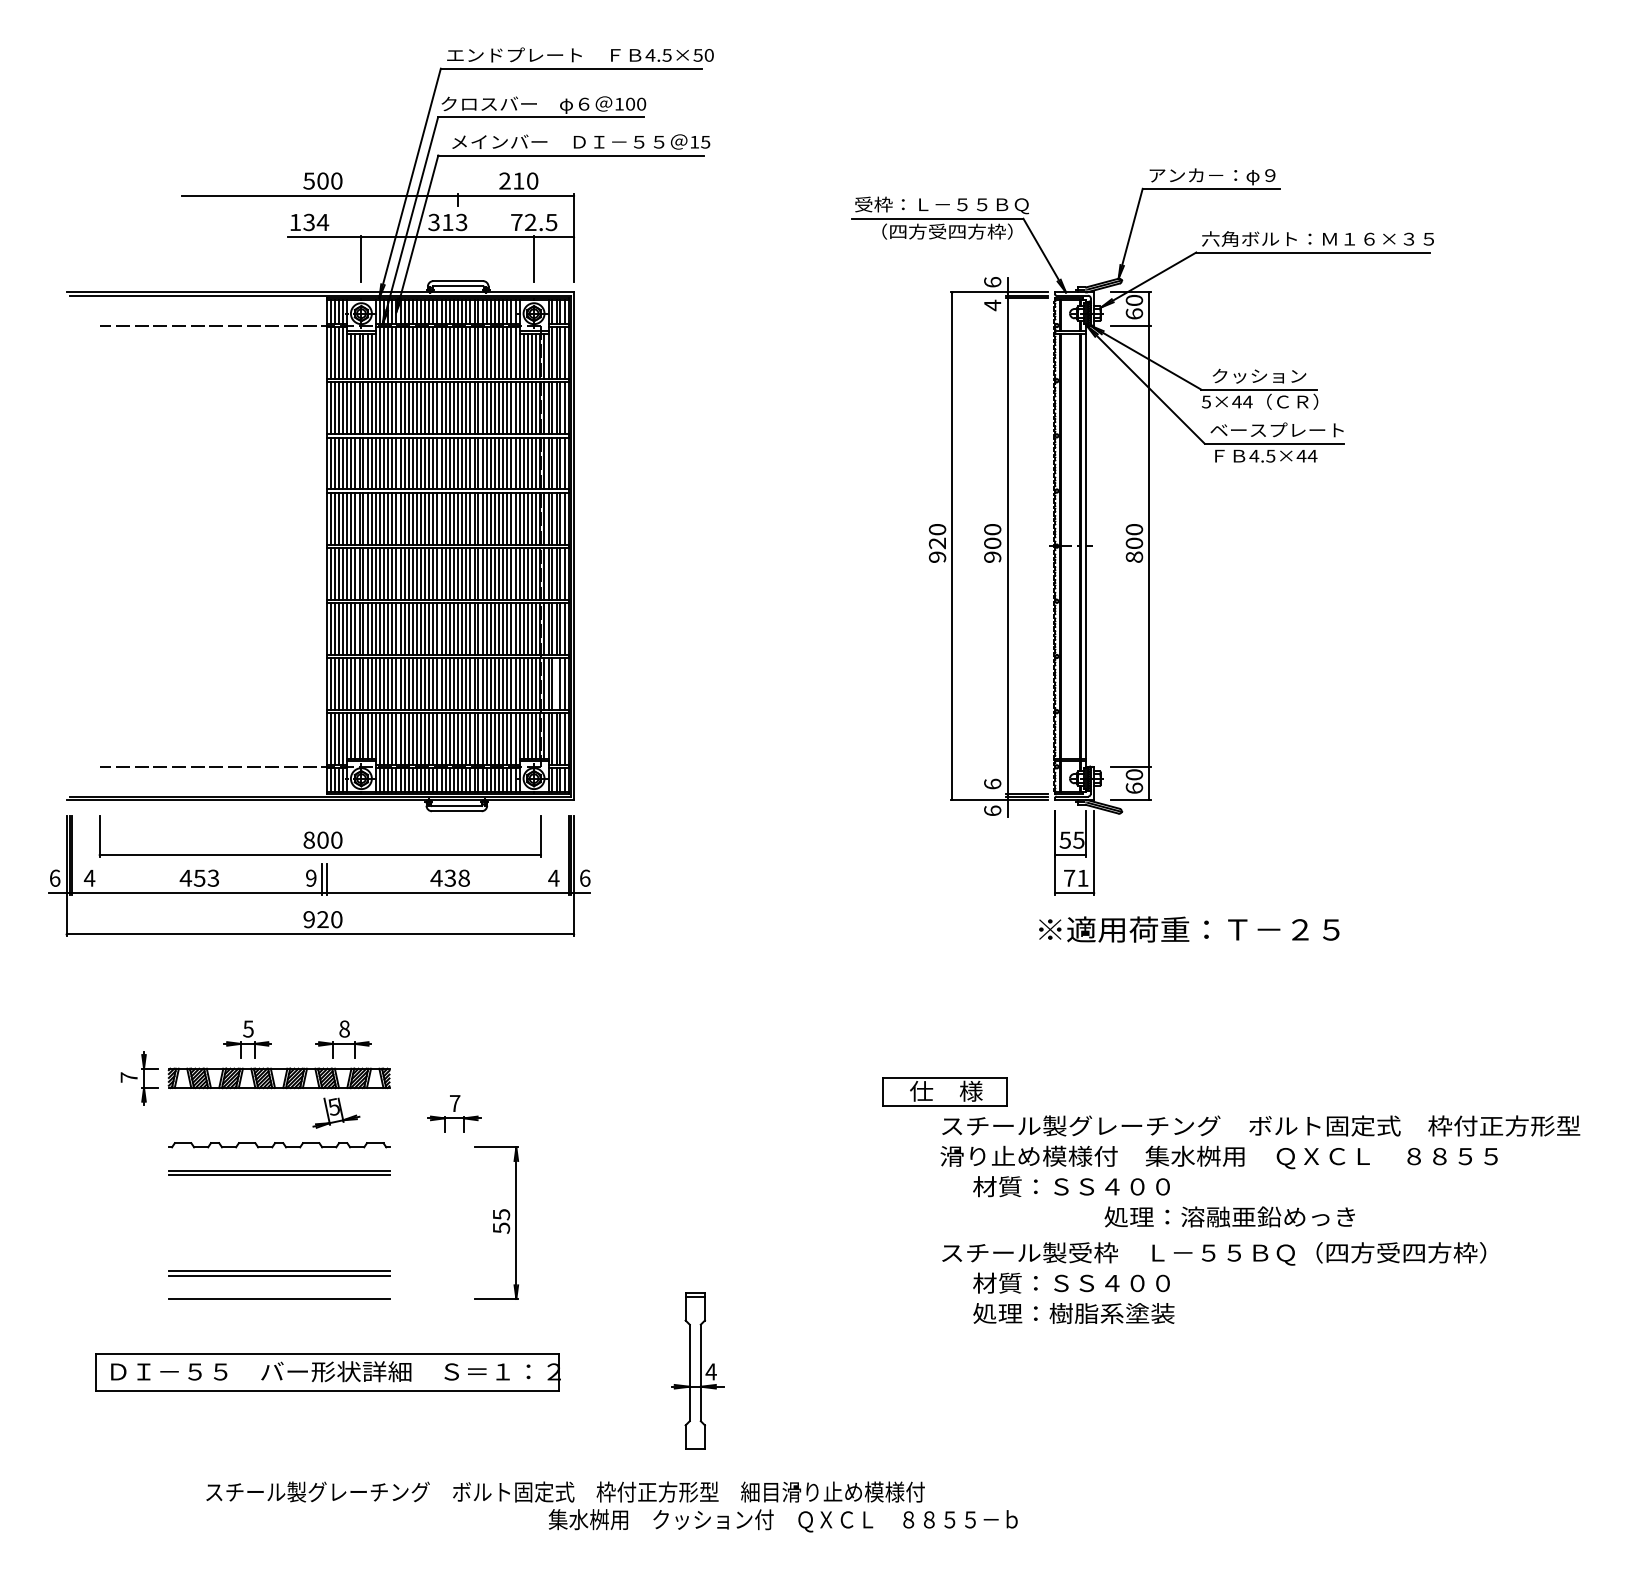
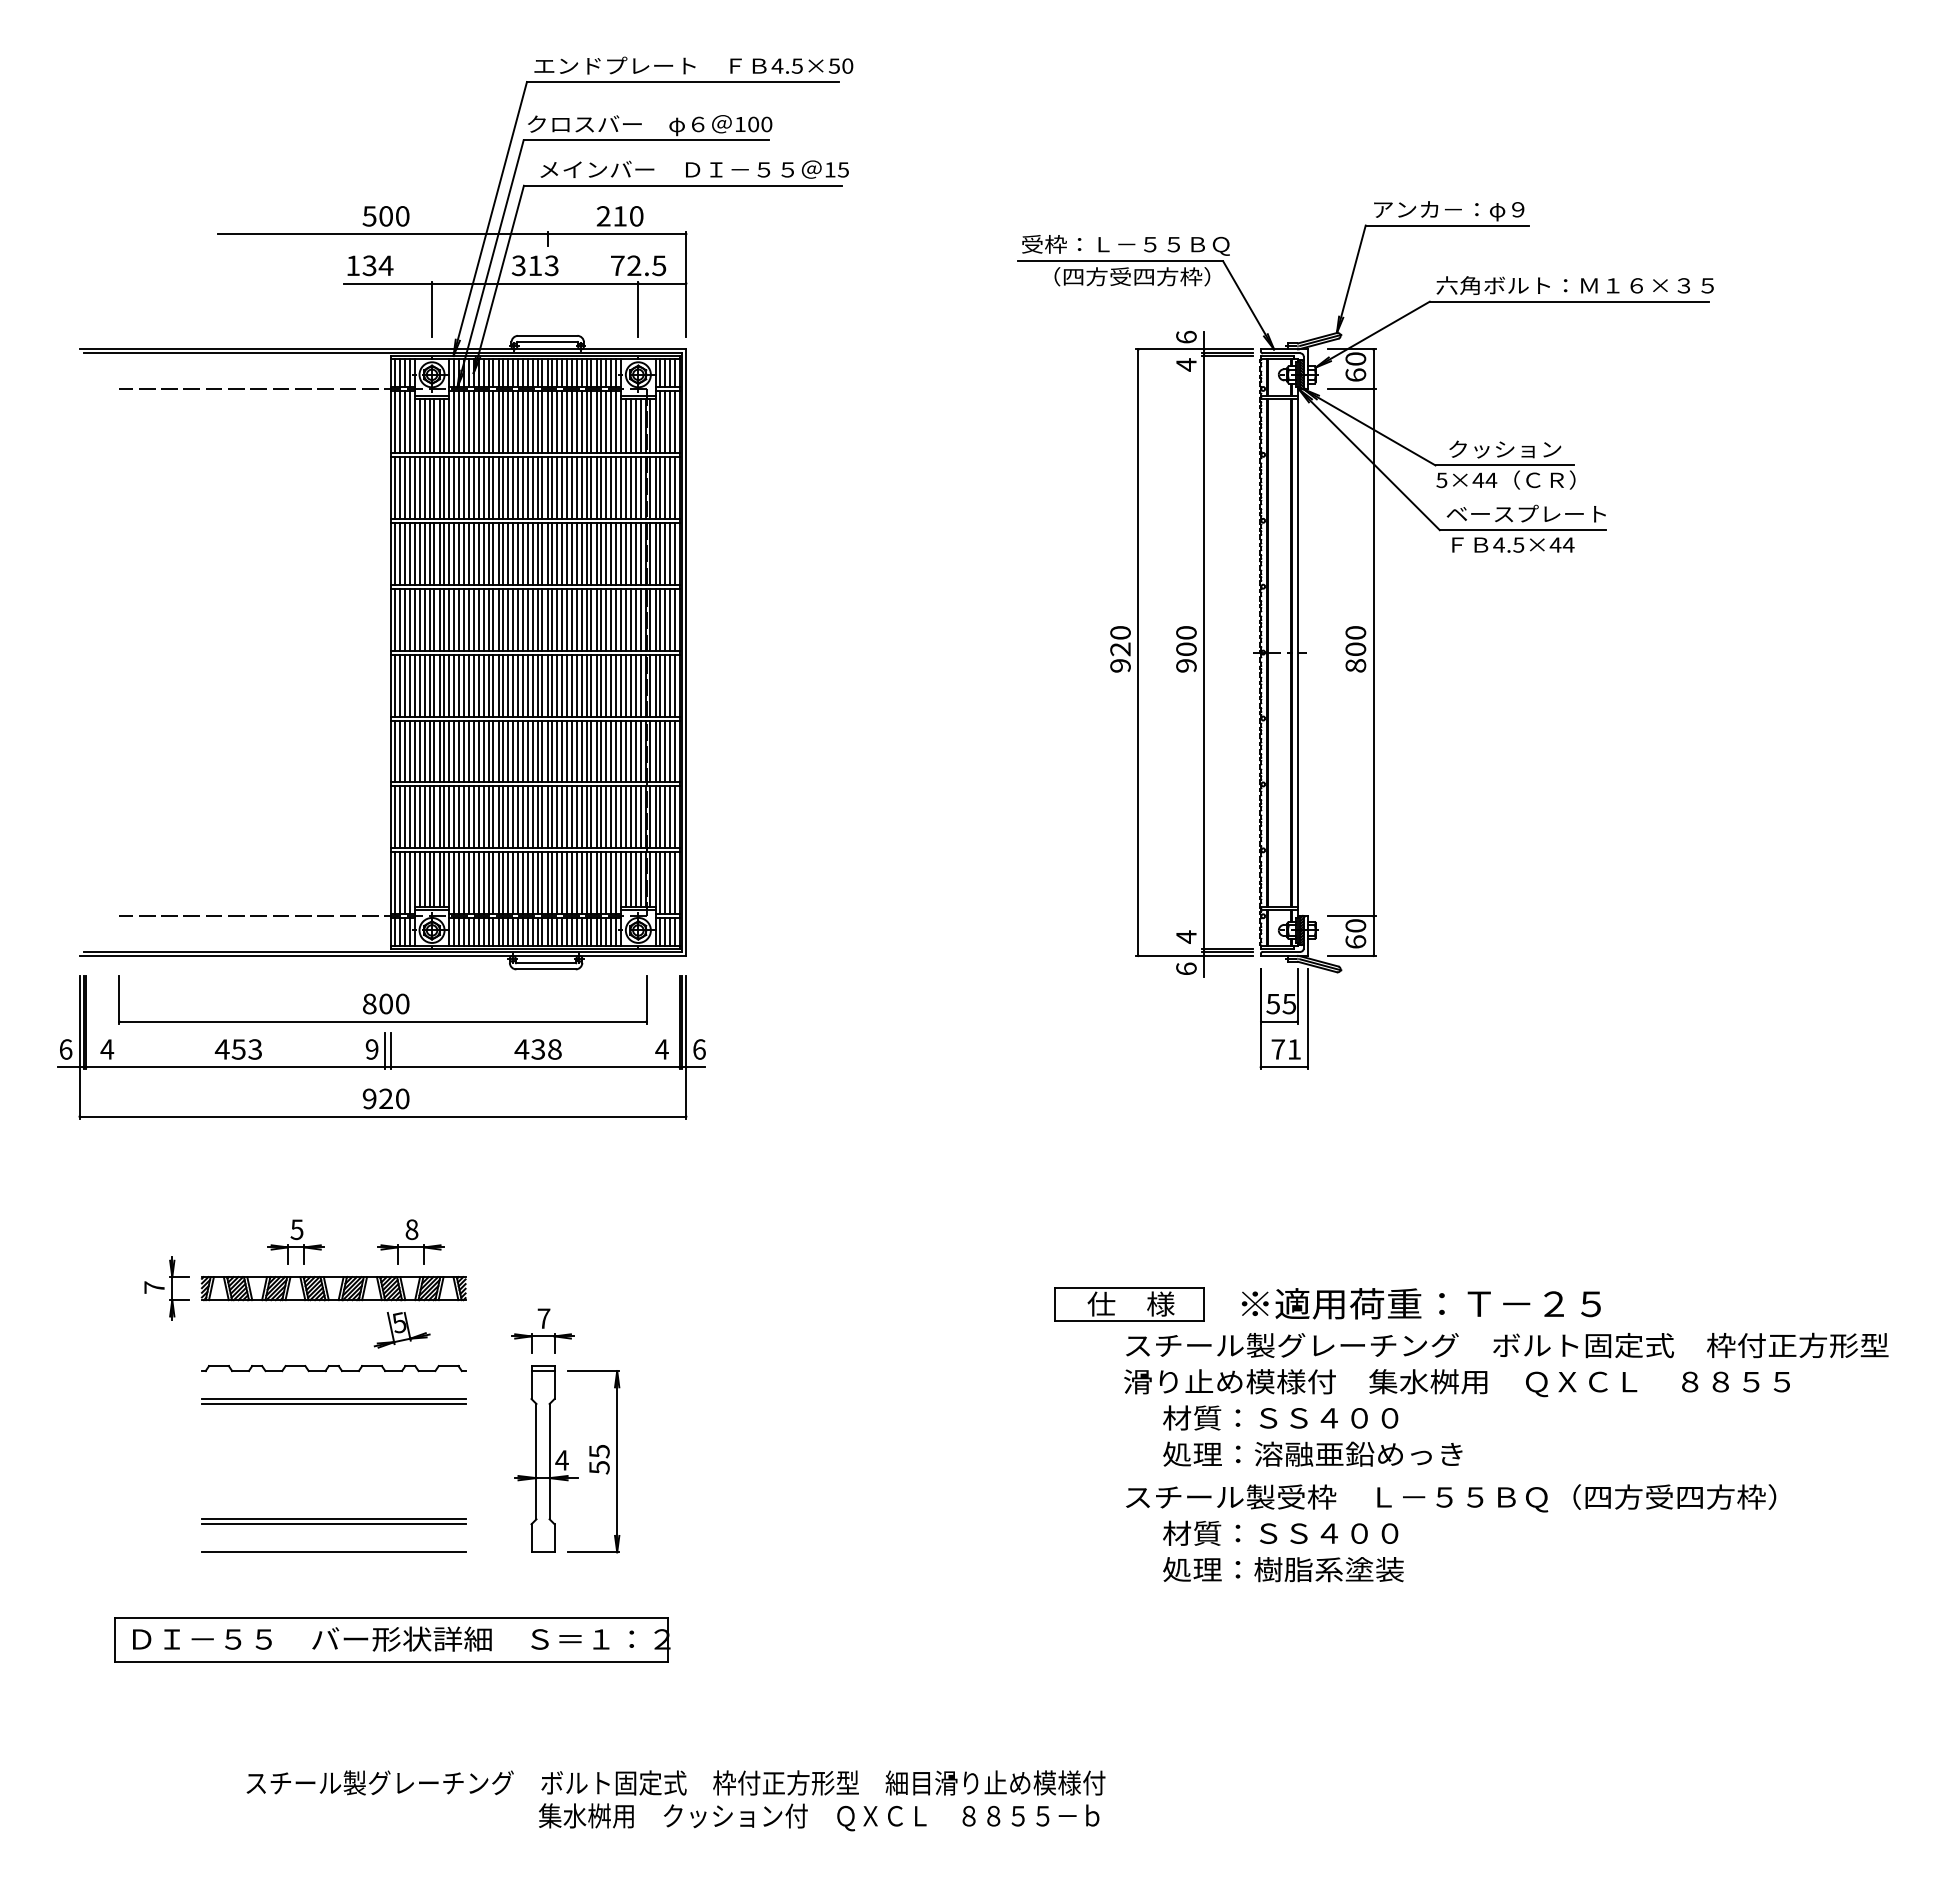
line: (556, 684) -> (665, 817), added
text: (992, 783) -> (1186, 936), 6 -> 4
text: (1188, 929) -> (1420, 1303), moved
text: (1229, 1216) -> (1312, 1453), moved
part: (698, 1370) -> (546, 1458), moved
text: (783, 1520) -> (819, 1817), moved

